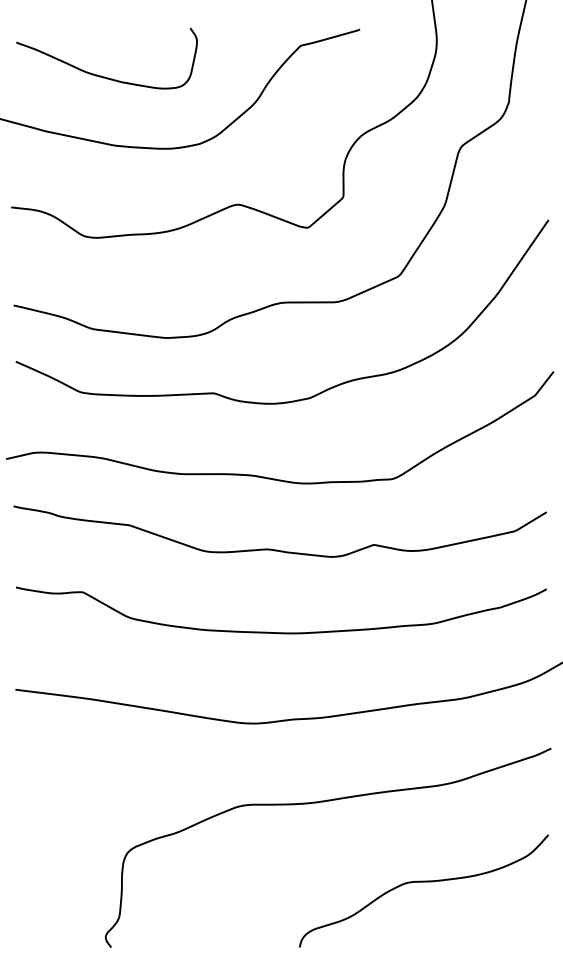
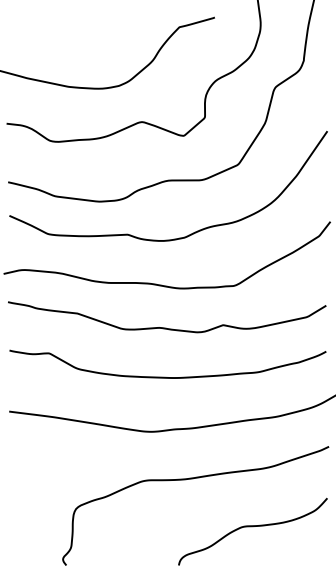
curve: (101, 74) -> (60, 44), removed

